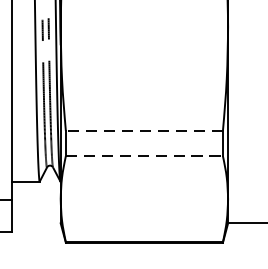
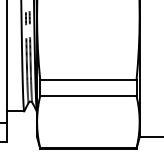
line: (142, 131) -> (87, 80), dashed -> solid
line: (144, 155) -> (88, 95), dashed -> solid

